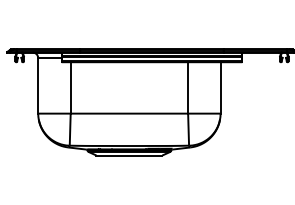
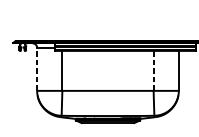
line: (38, 85) -> (37, 69), solid -> dashed
line: (188, 87) -> (153, 70), solid -> dashed

